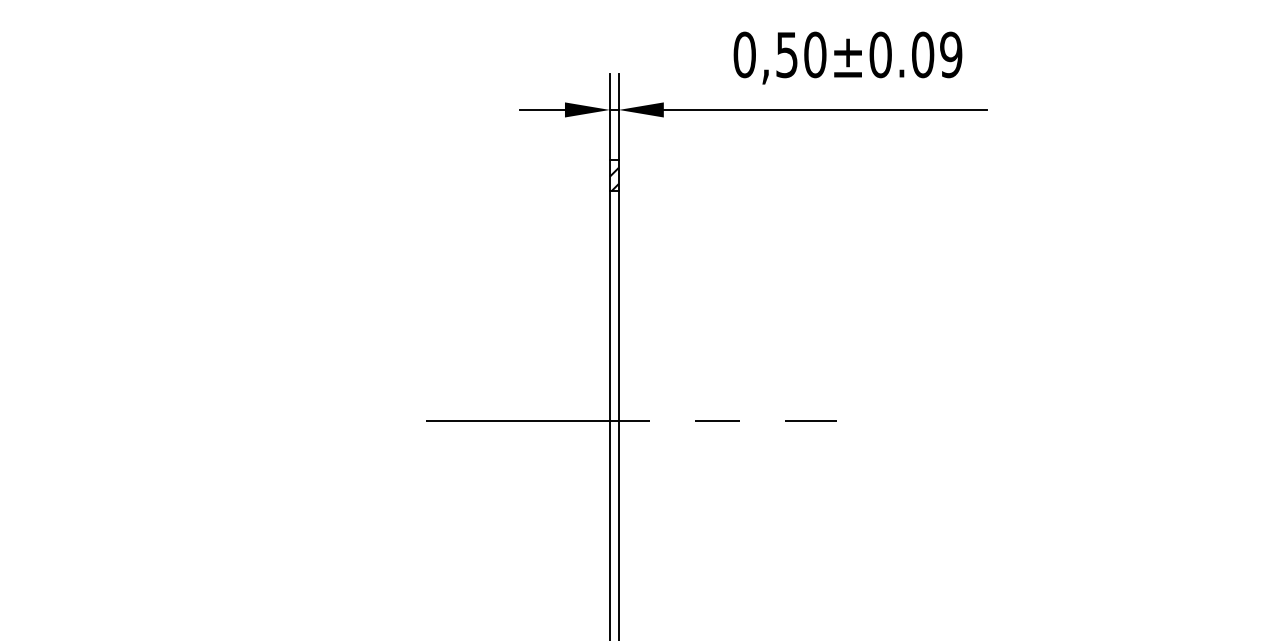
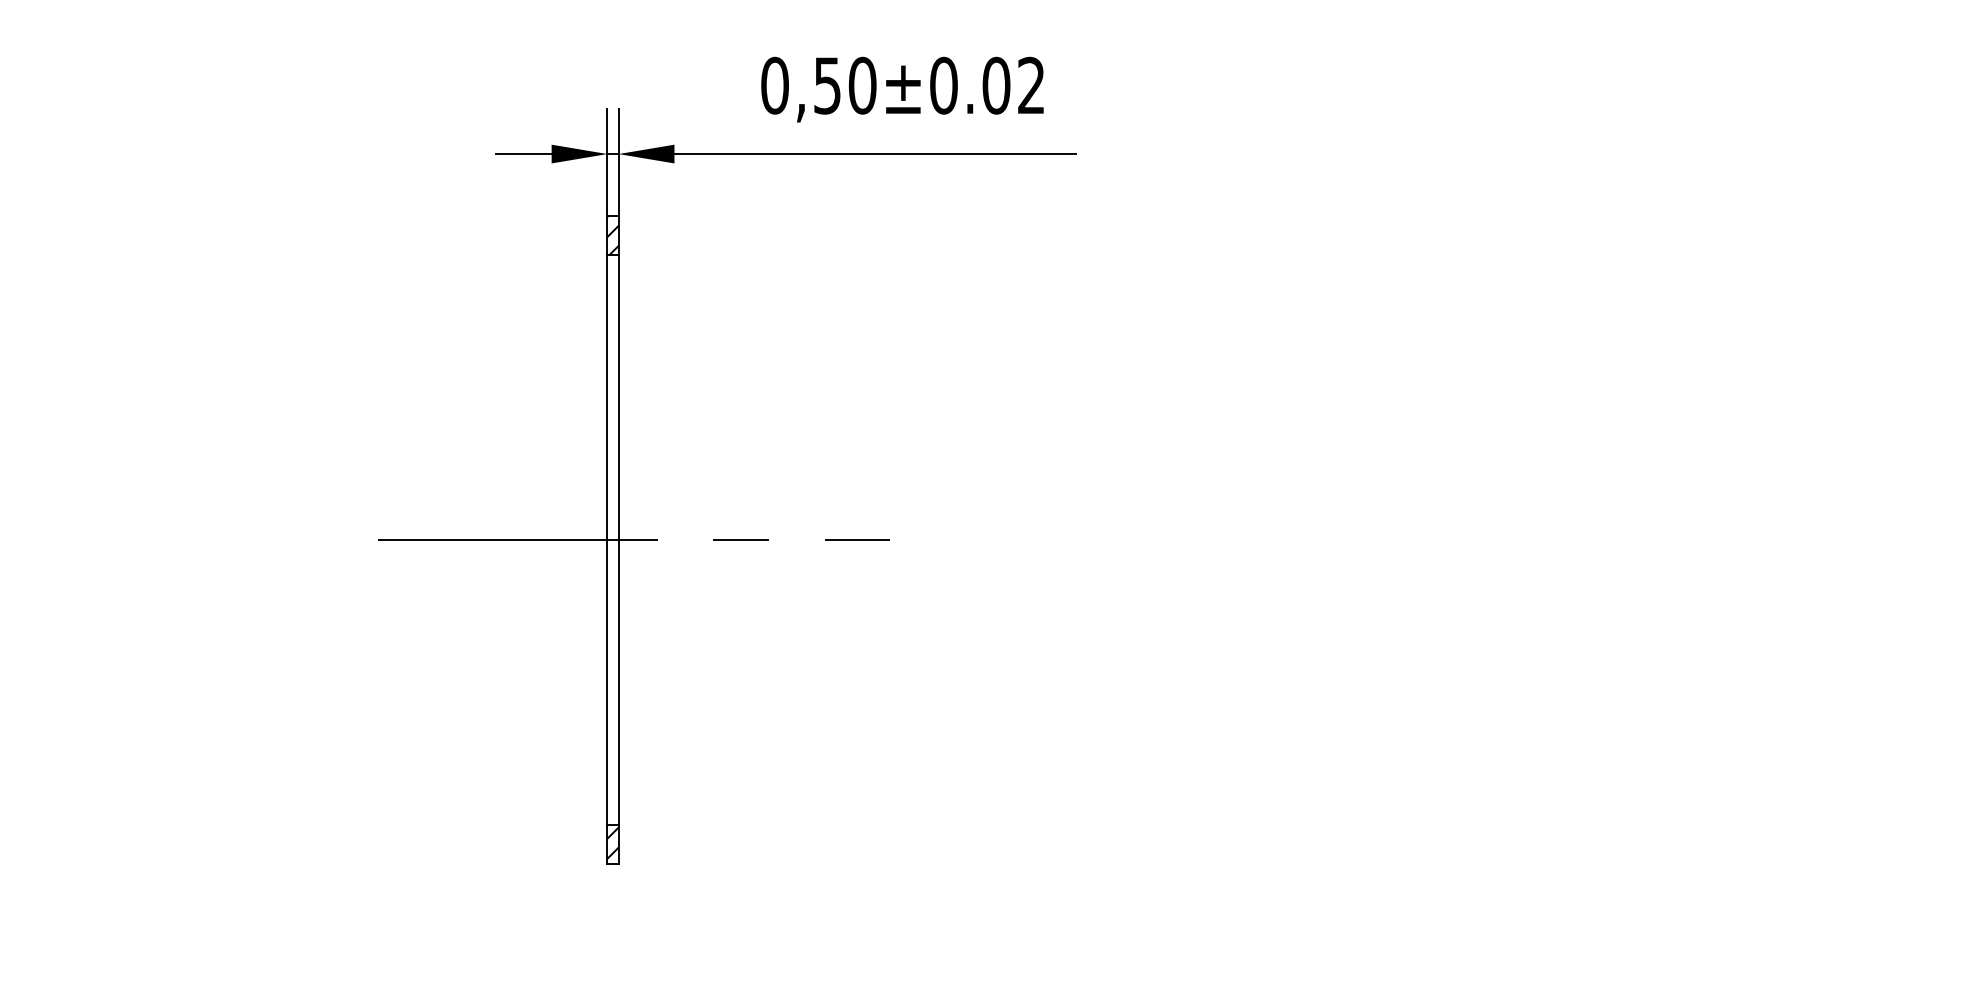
text: (951, 54) -> (1031, 85), 0,50±0.09 -> 0,50±0.02

